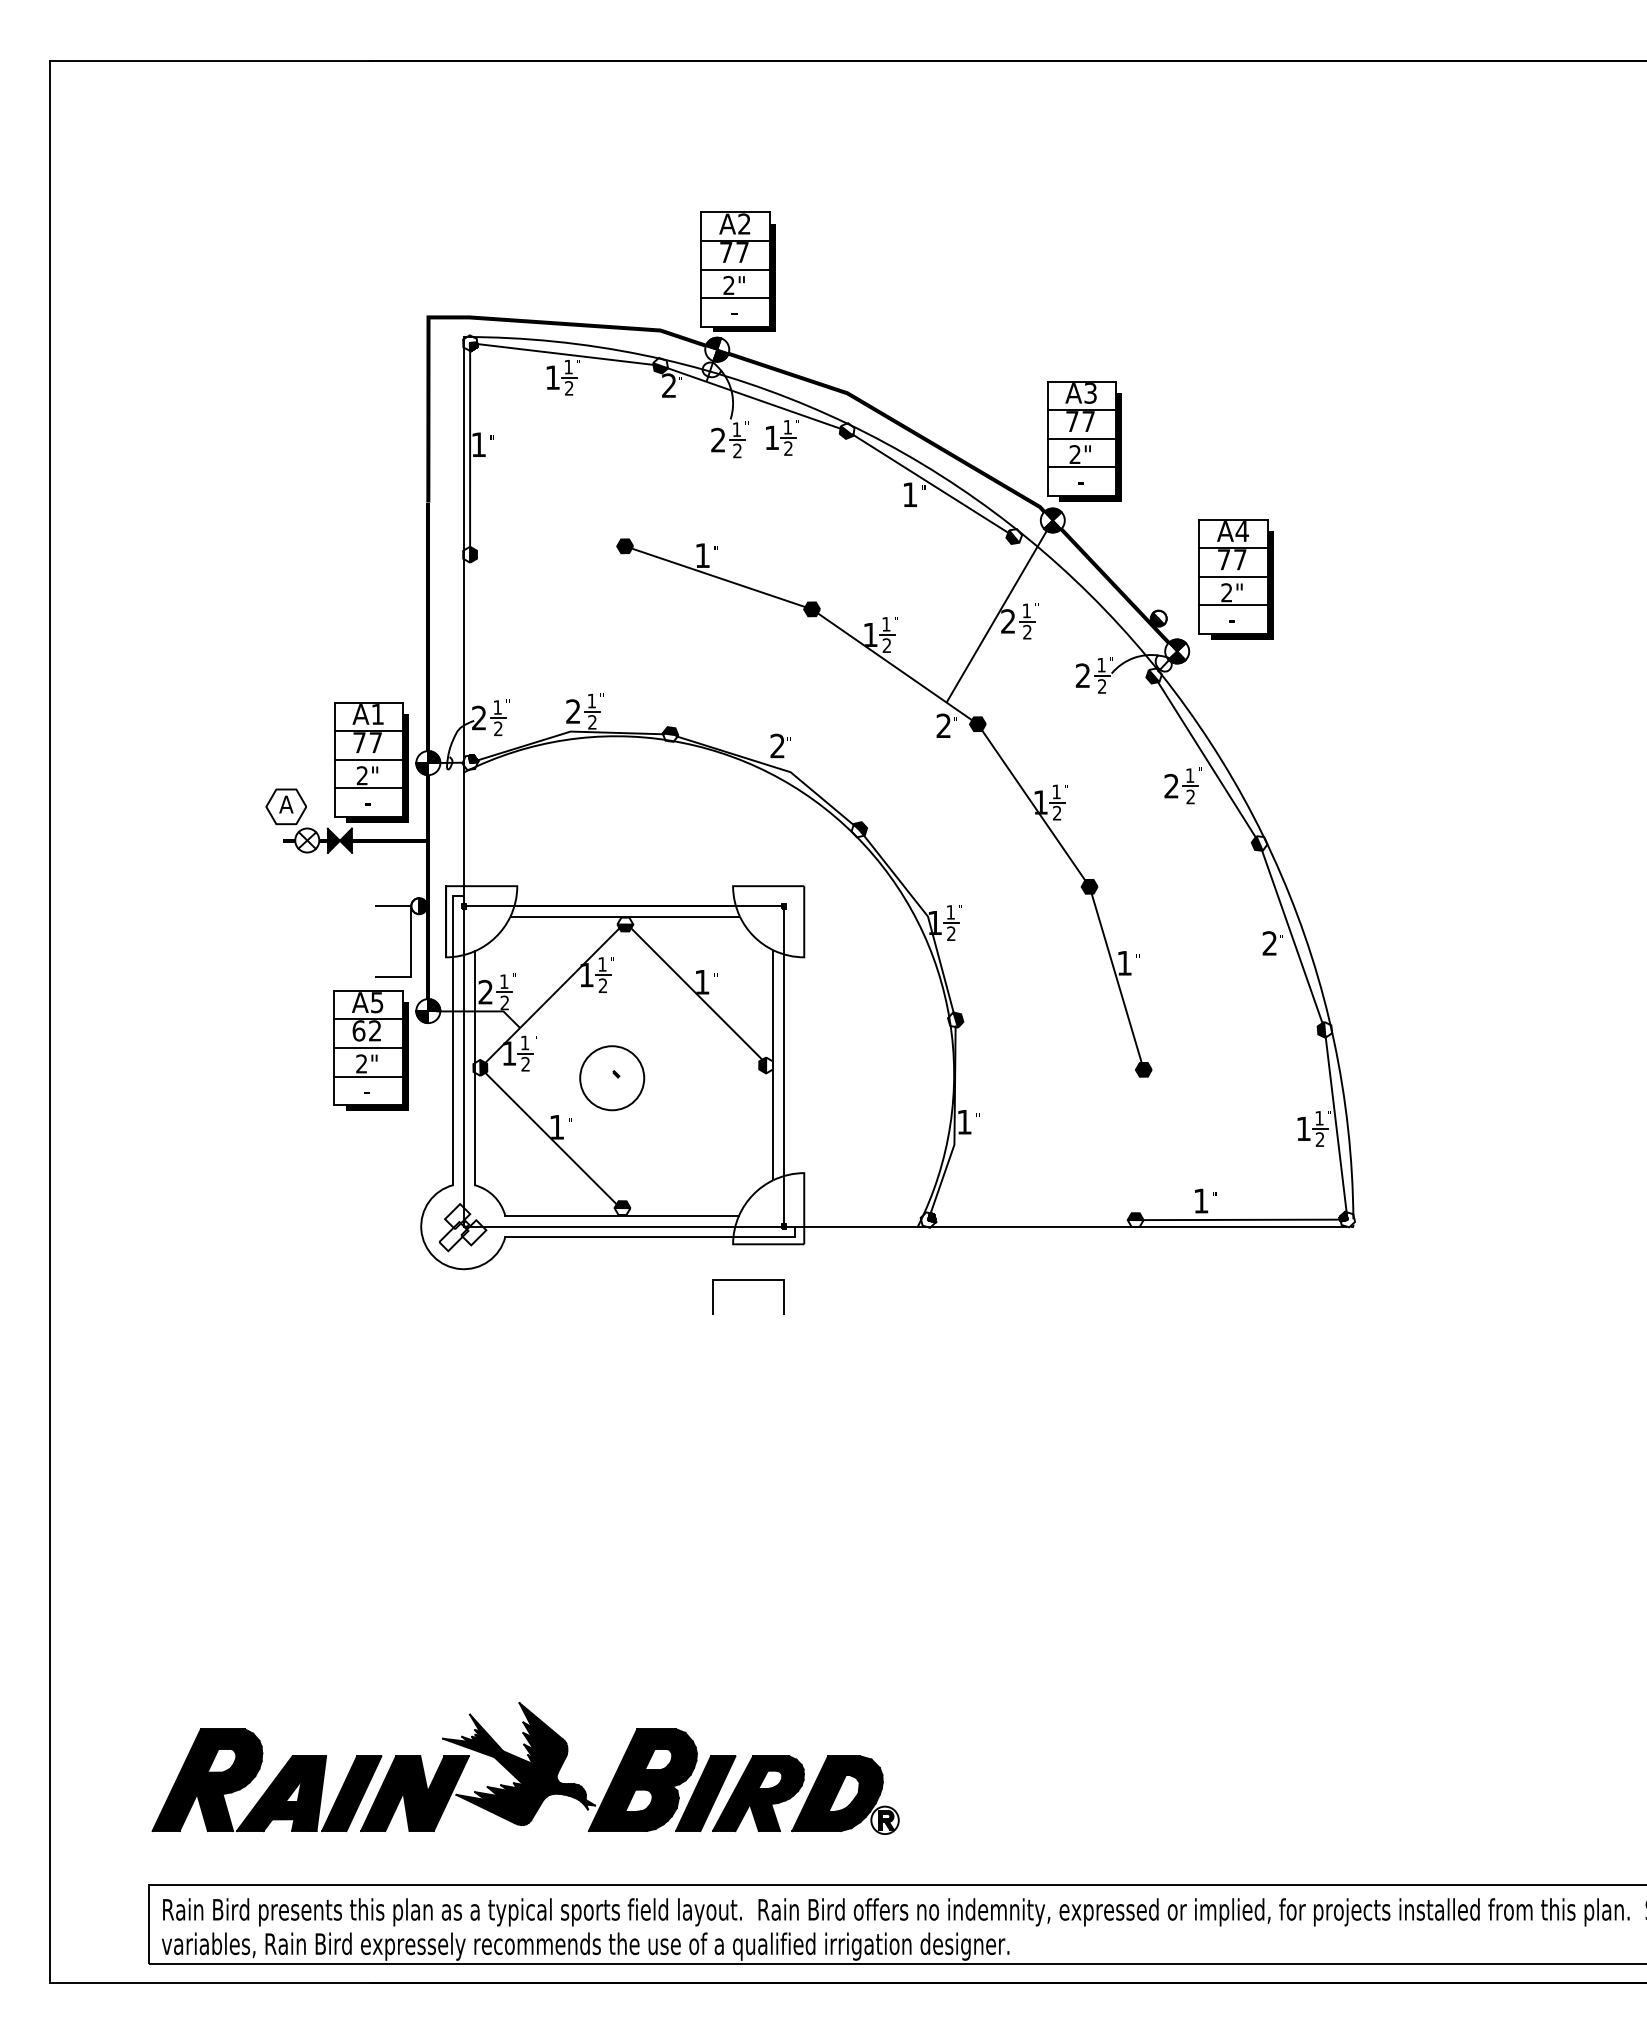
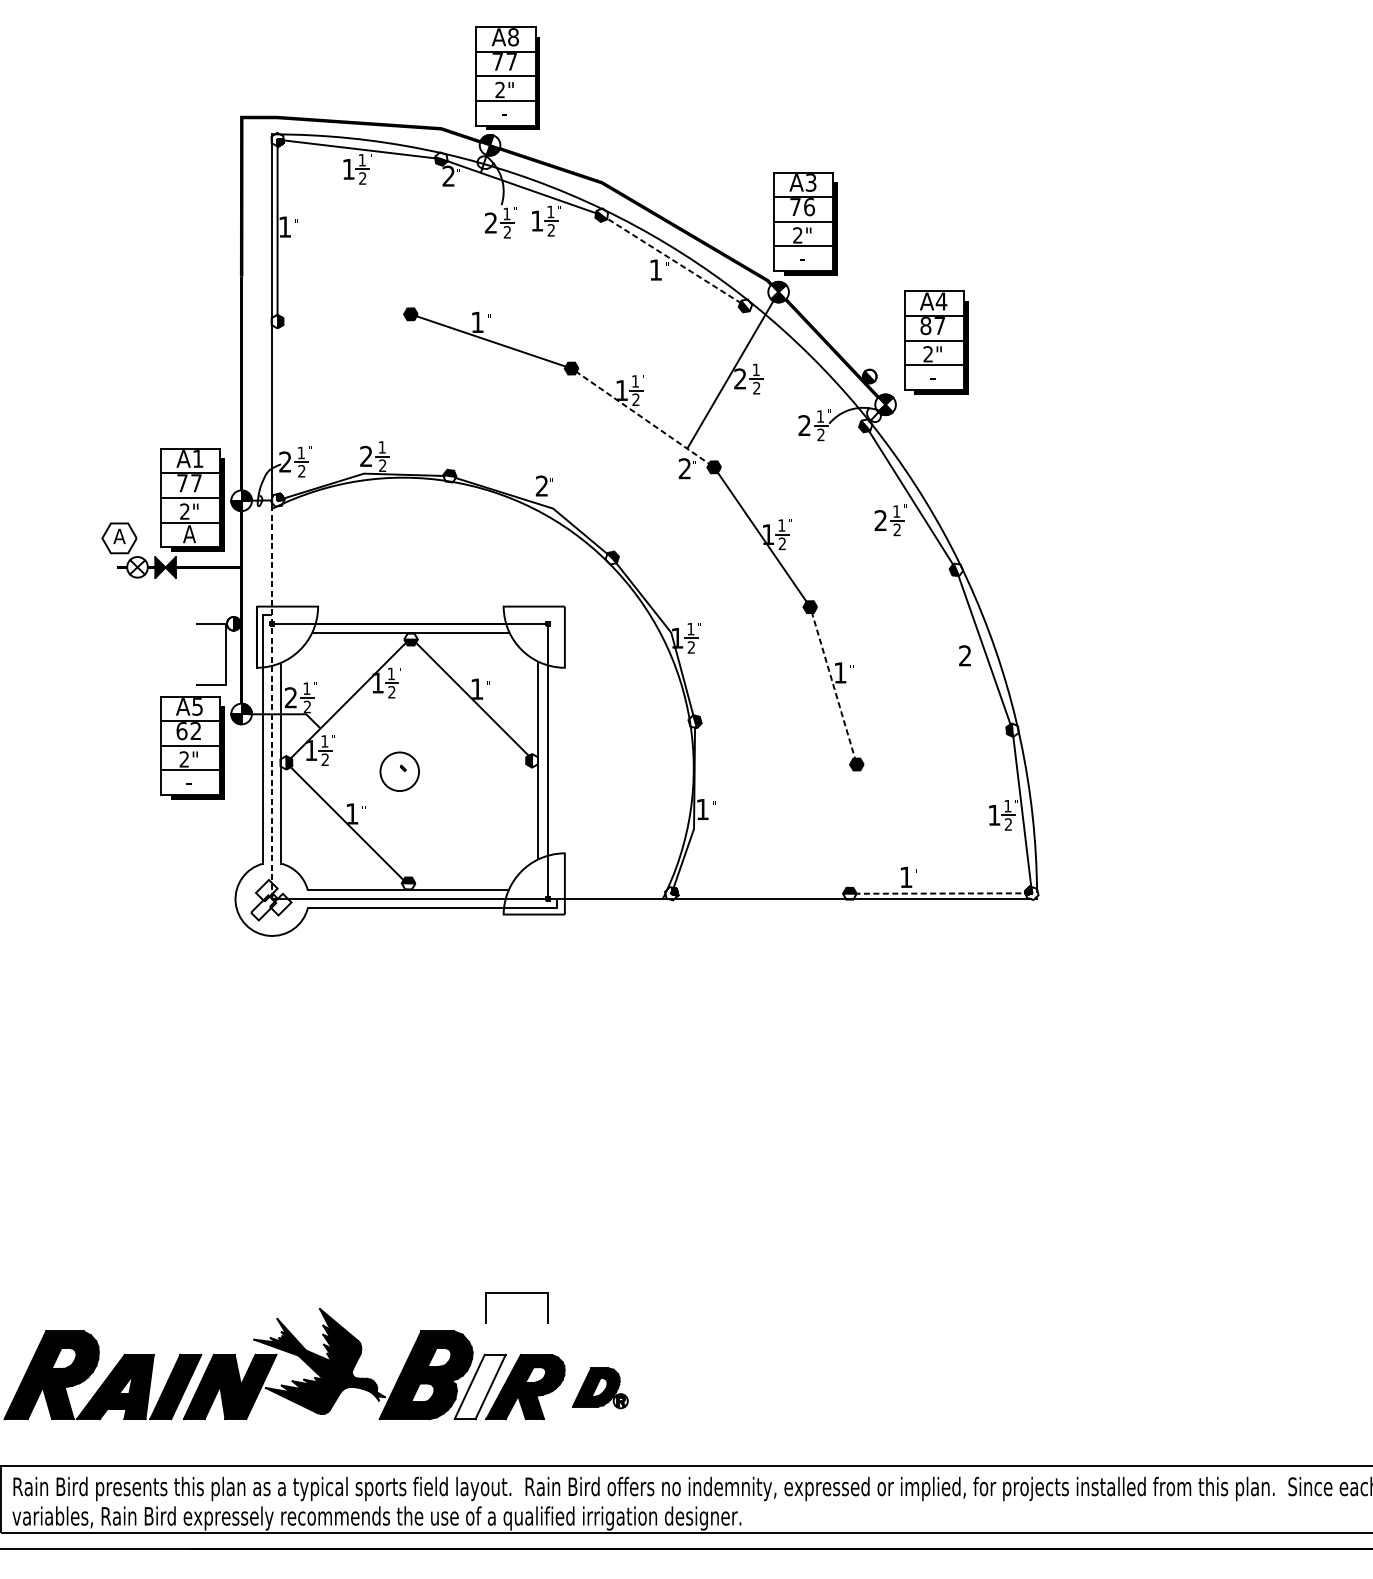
text: (744, 223) -> (513, 36), A2 -> A8
text: (1088, 421) -> (809, 207), 77 -> 76
line: (930, 483) -> (673, 260), solid -> dashed
text: (1223, 559) -> (925, 325), 77 -> 87
line: (894, 666) -> (642, 417), solid -> dashed
text: (367, 801) -> (189, 533), - -> A
line: (1116, 978) -> (833, 685), solid -> dashed
line: (463, 999) -> (271, 704), solid -> dashed
circle: (612, 1078) -> (399, 771), size x0.7
line: (1241, 1219) -> (940, 893), solid -> dashed
line: (748, 1280) -> (516, 1293), moved
fill: (705, 1793) -> (479, 1386), removed
part: (845, 1794) -> (600, 1387), size x0.6

